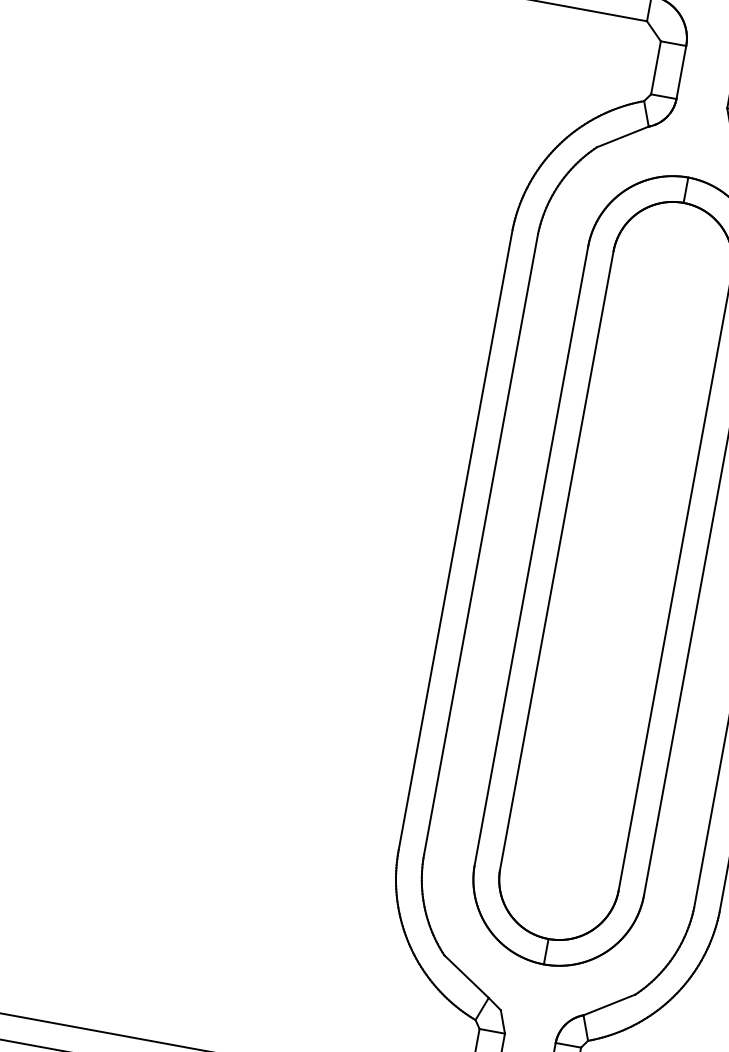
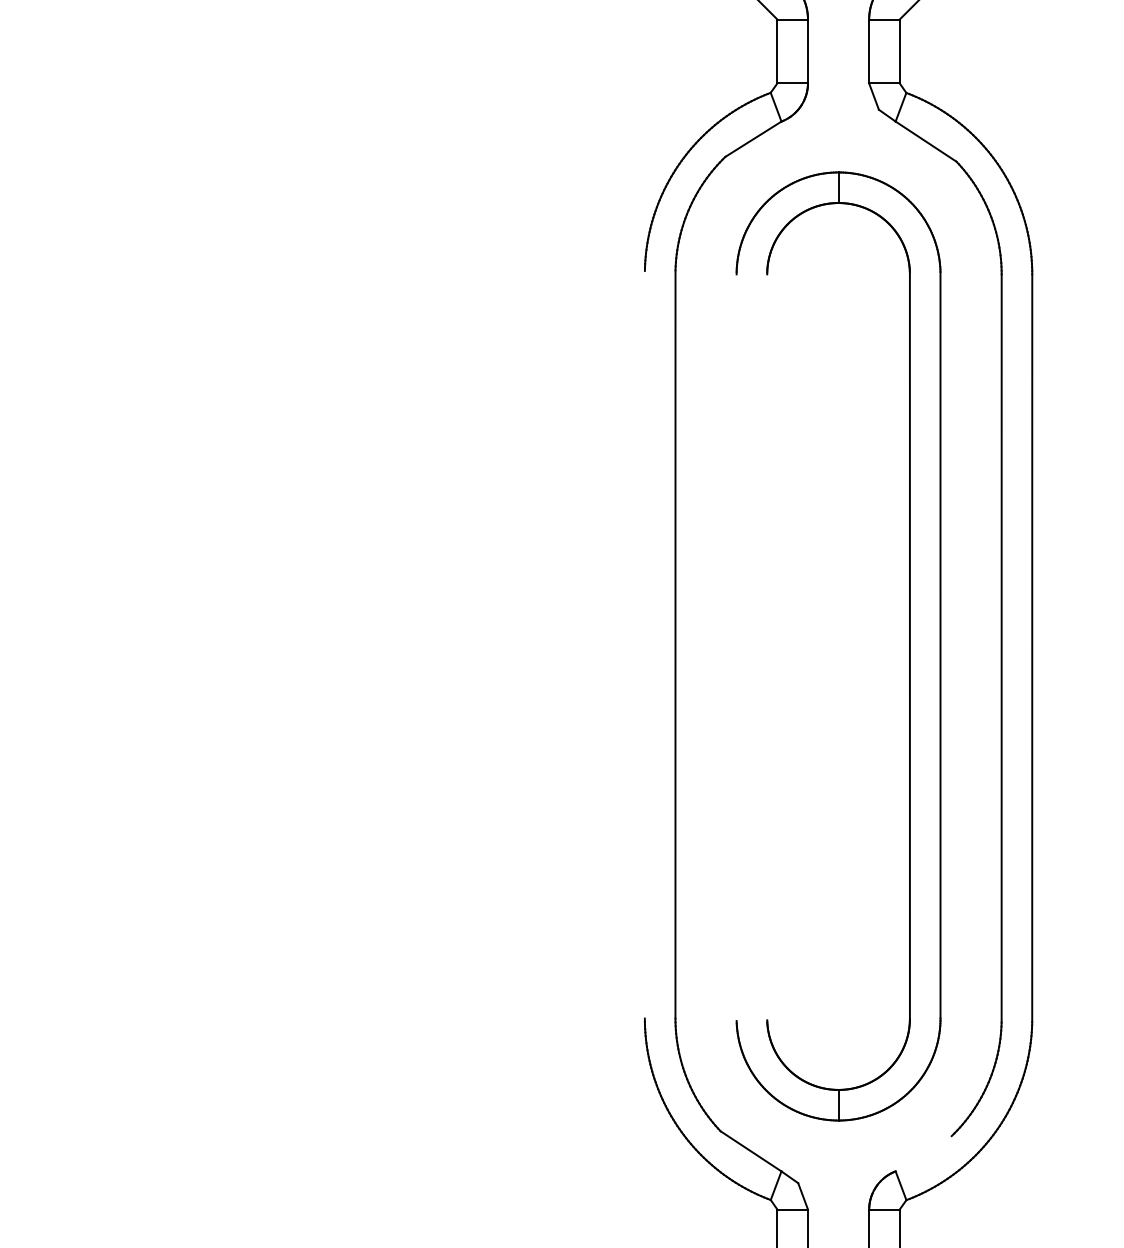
line: (455, 539) -> (644, 644), removed
line: (531, 556) -> (736, 647), removed
line: (556, 560) -> (767, 647), removed
line: (609, 1004) -> (923, 1153), removed

